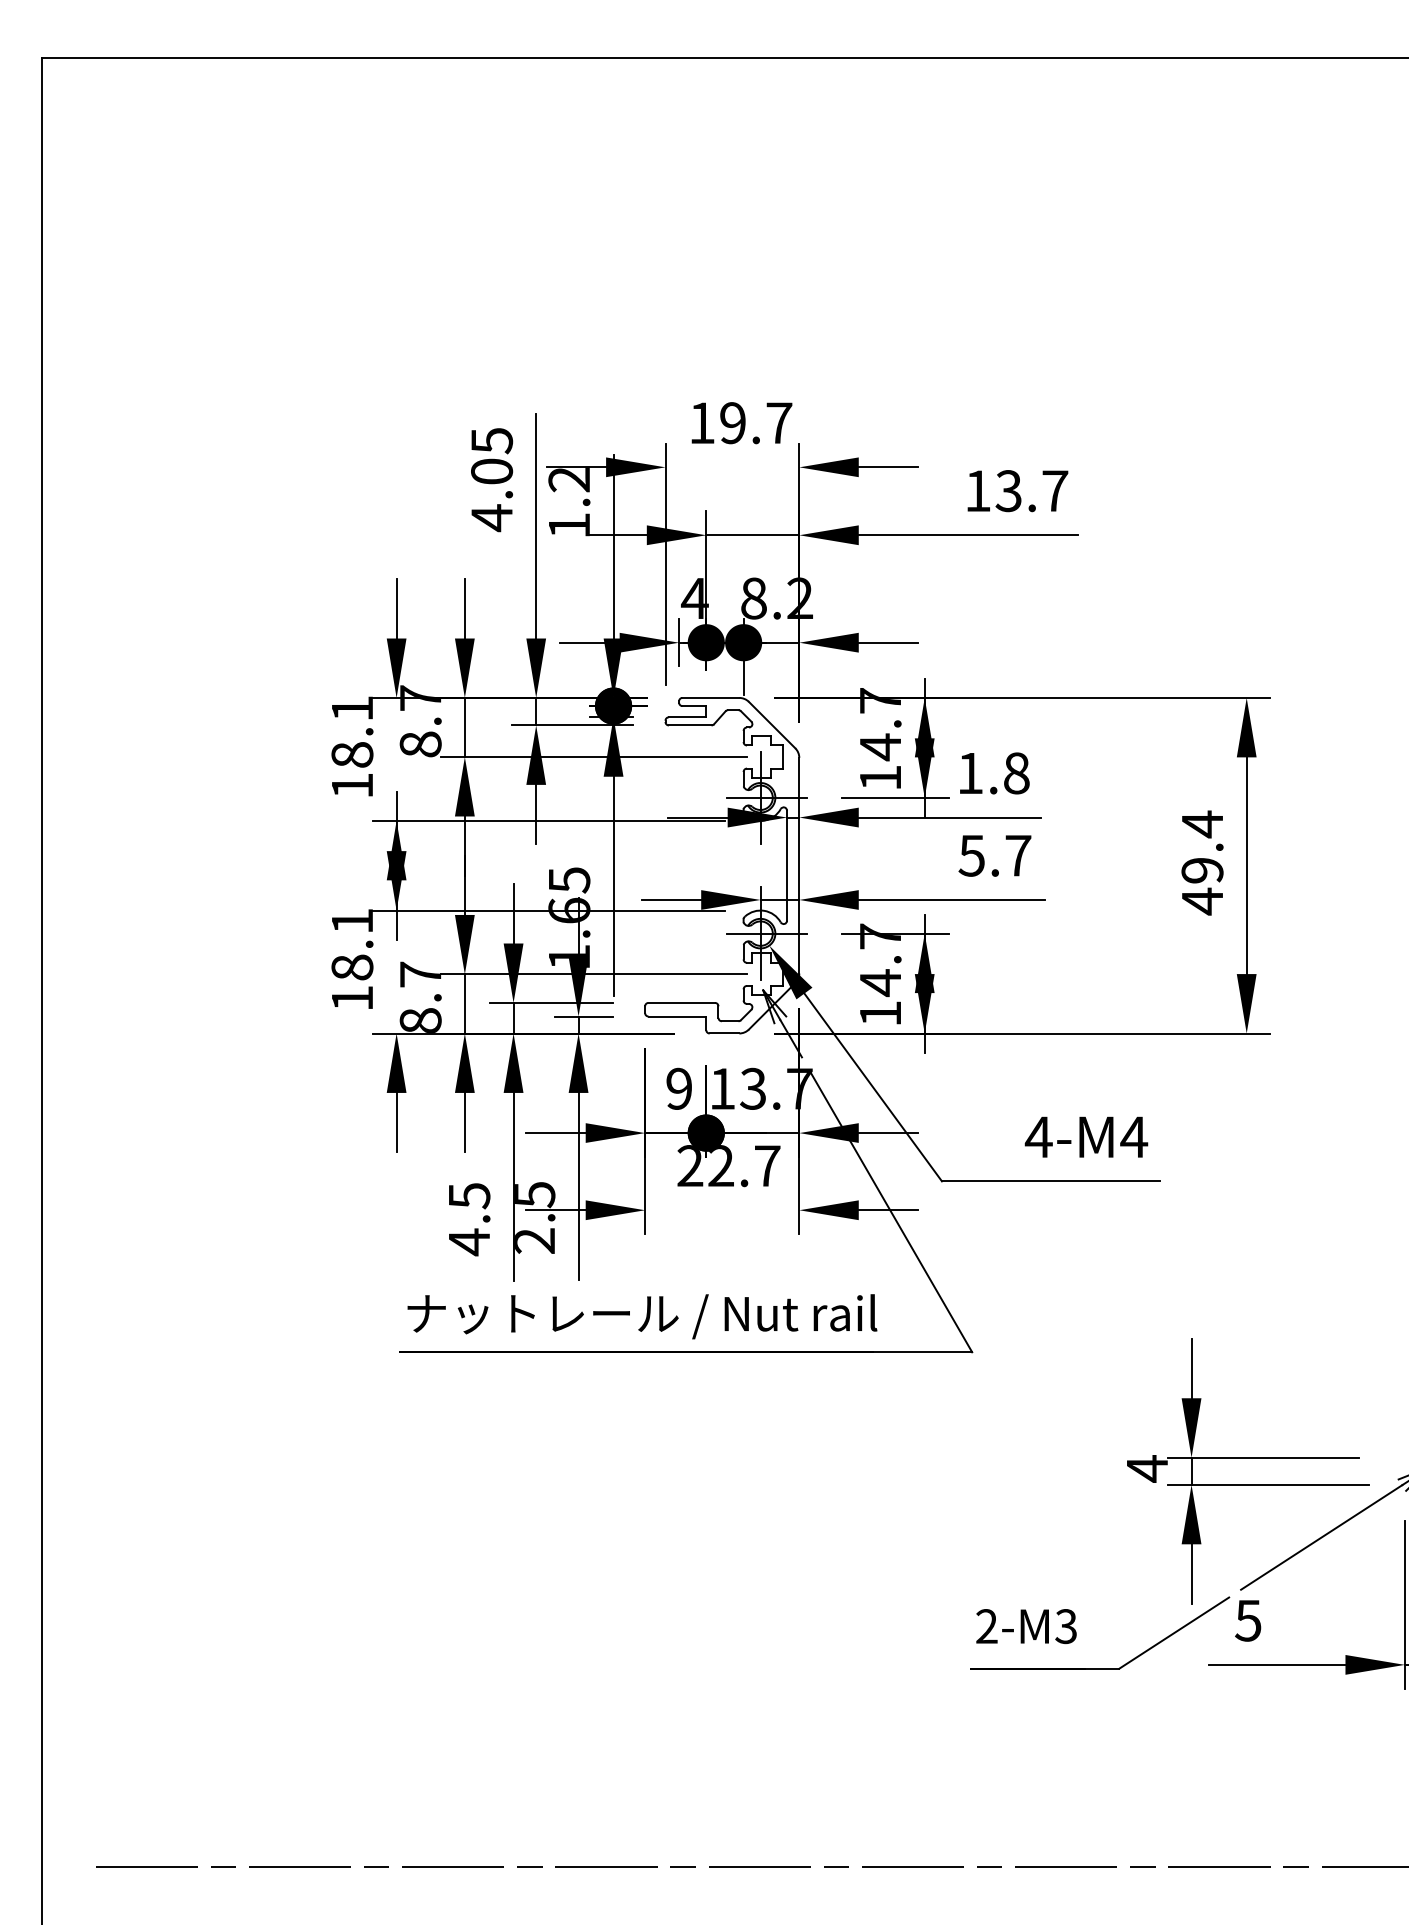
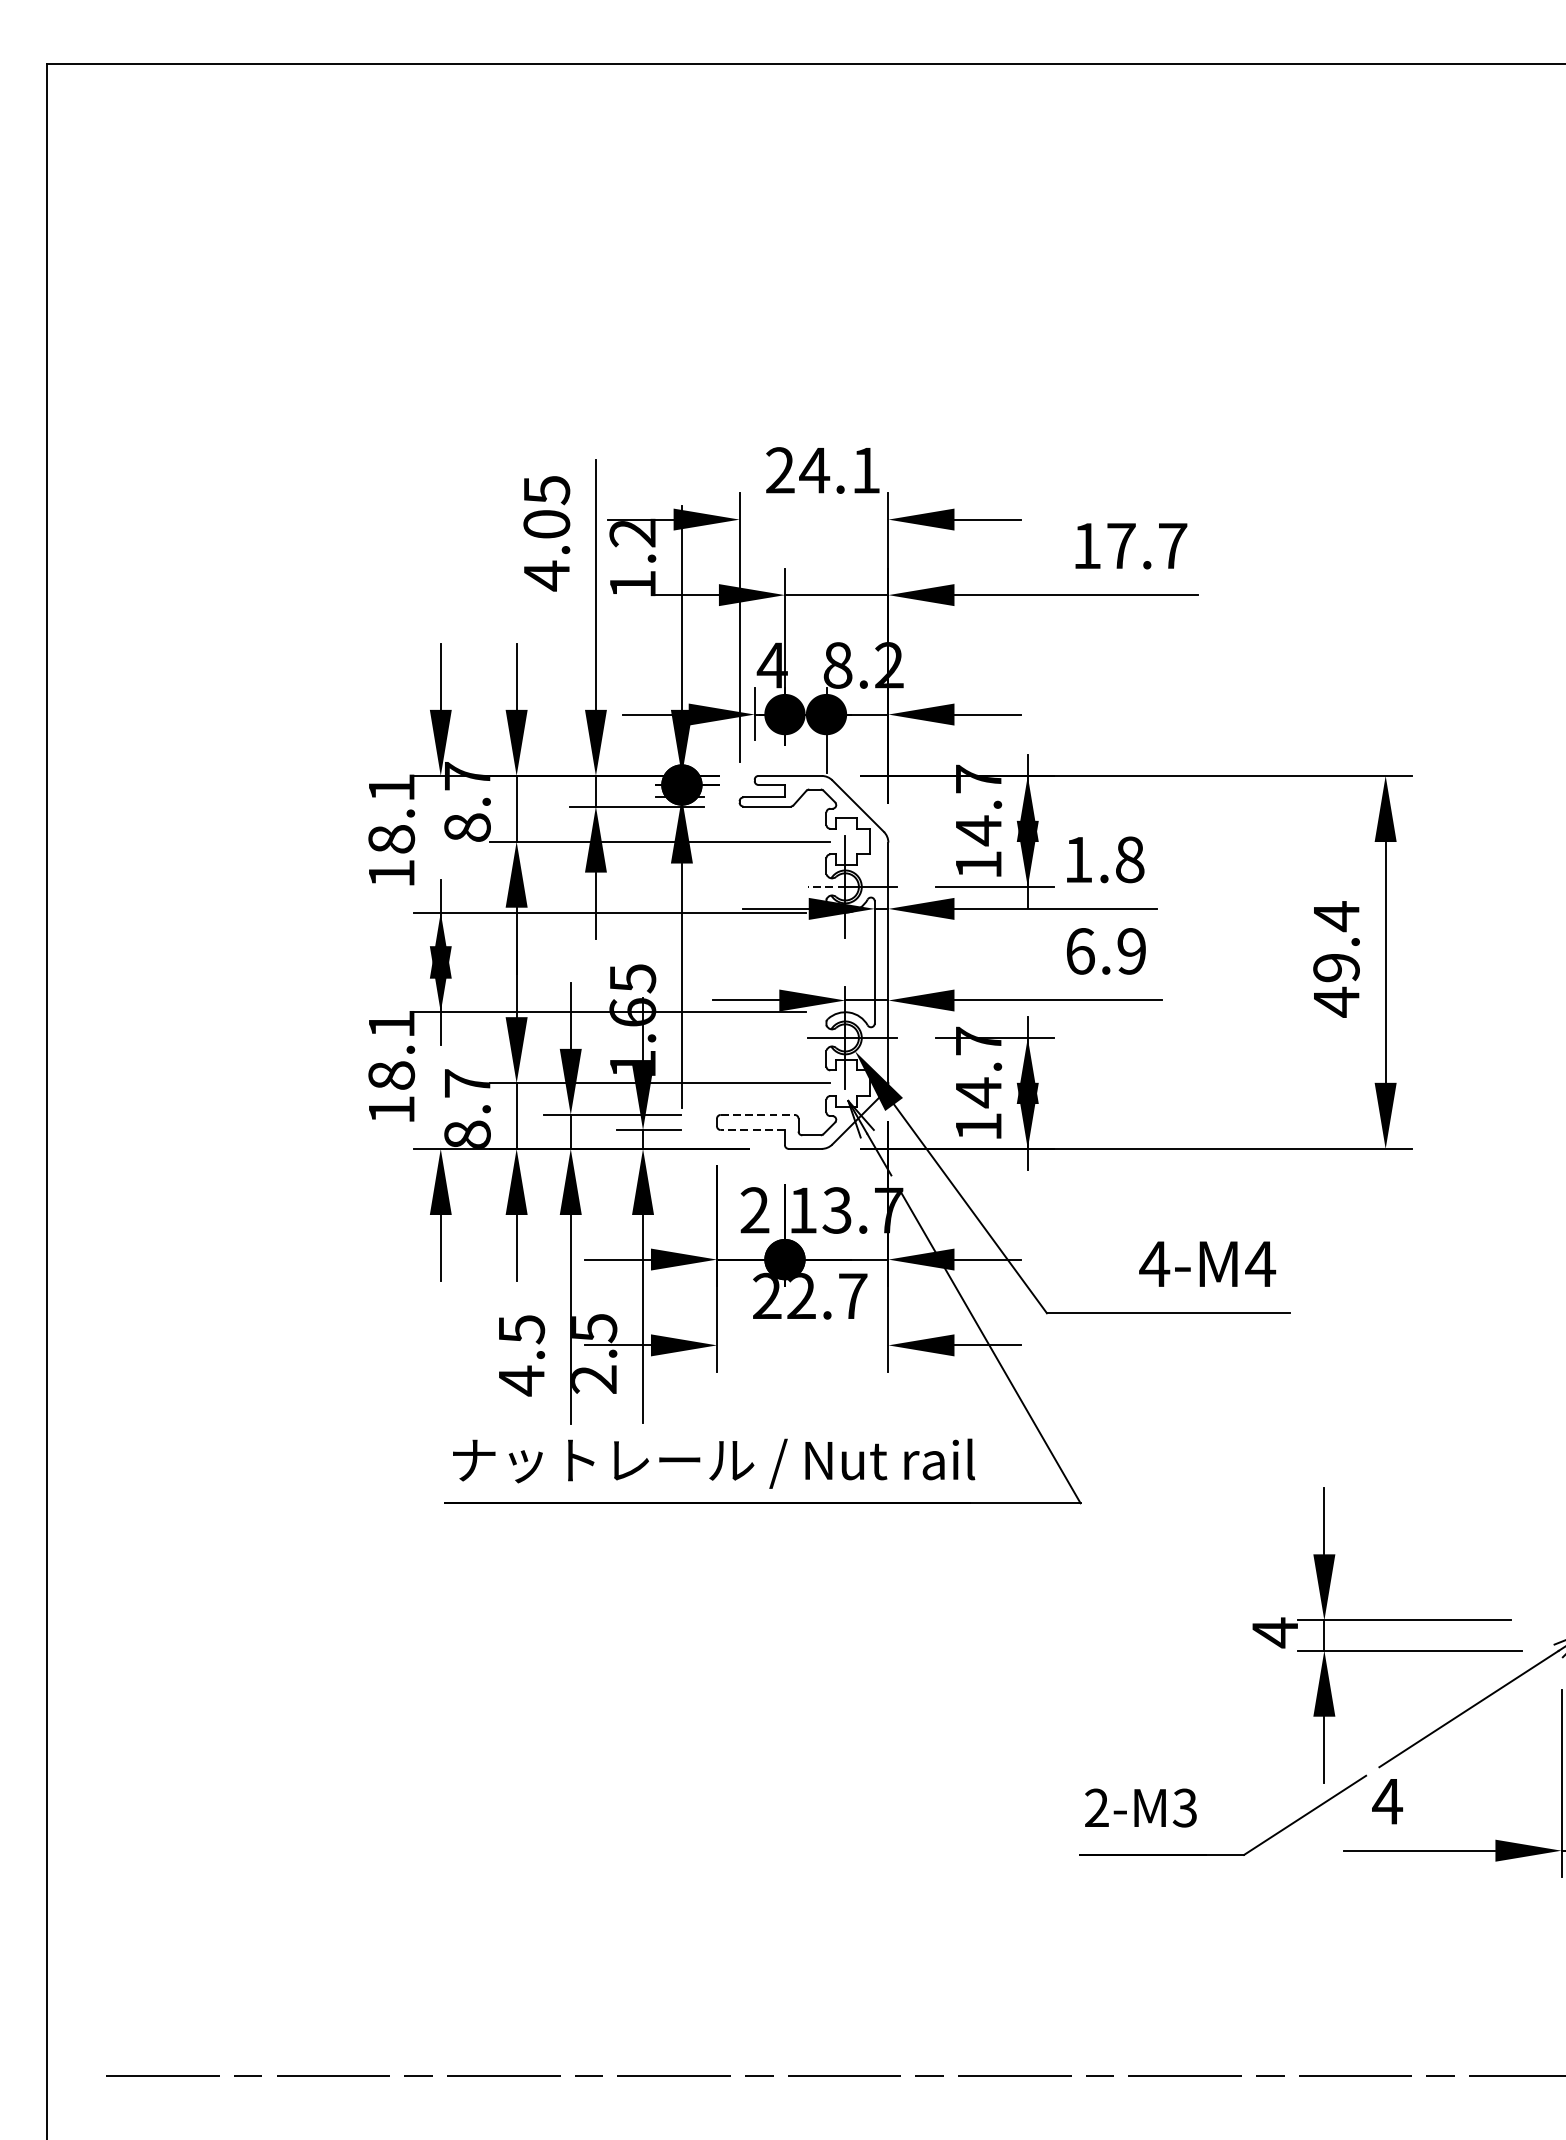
text: (740, 423) -> (823, 470), 19.7 -> 24.1
text: (1008, 491) -> (1120, 546), 13.7 -> 17.7
line: (743, 797) -> (826, 886), solid -> dashed
text: (994, 855) -> (1105, 951), 5.7 -> 6.9
line: (682, 1002) -> (758, 1114), solid -> dashed
line: (677, 1016) -> (752, 1130), solid -> dashed
text: (679, 1088) -> (755, 1210), 9 -> 2
text: (1248, 1620) -> (1387, 1801), 5 -> 4

